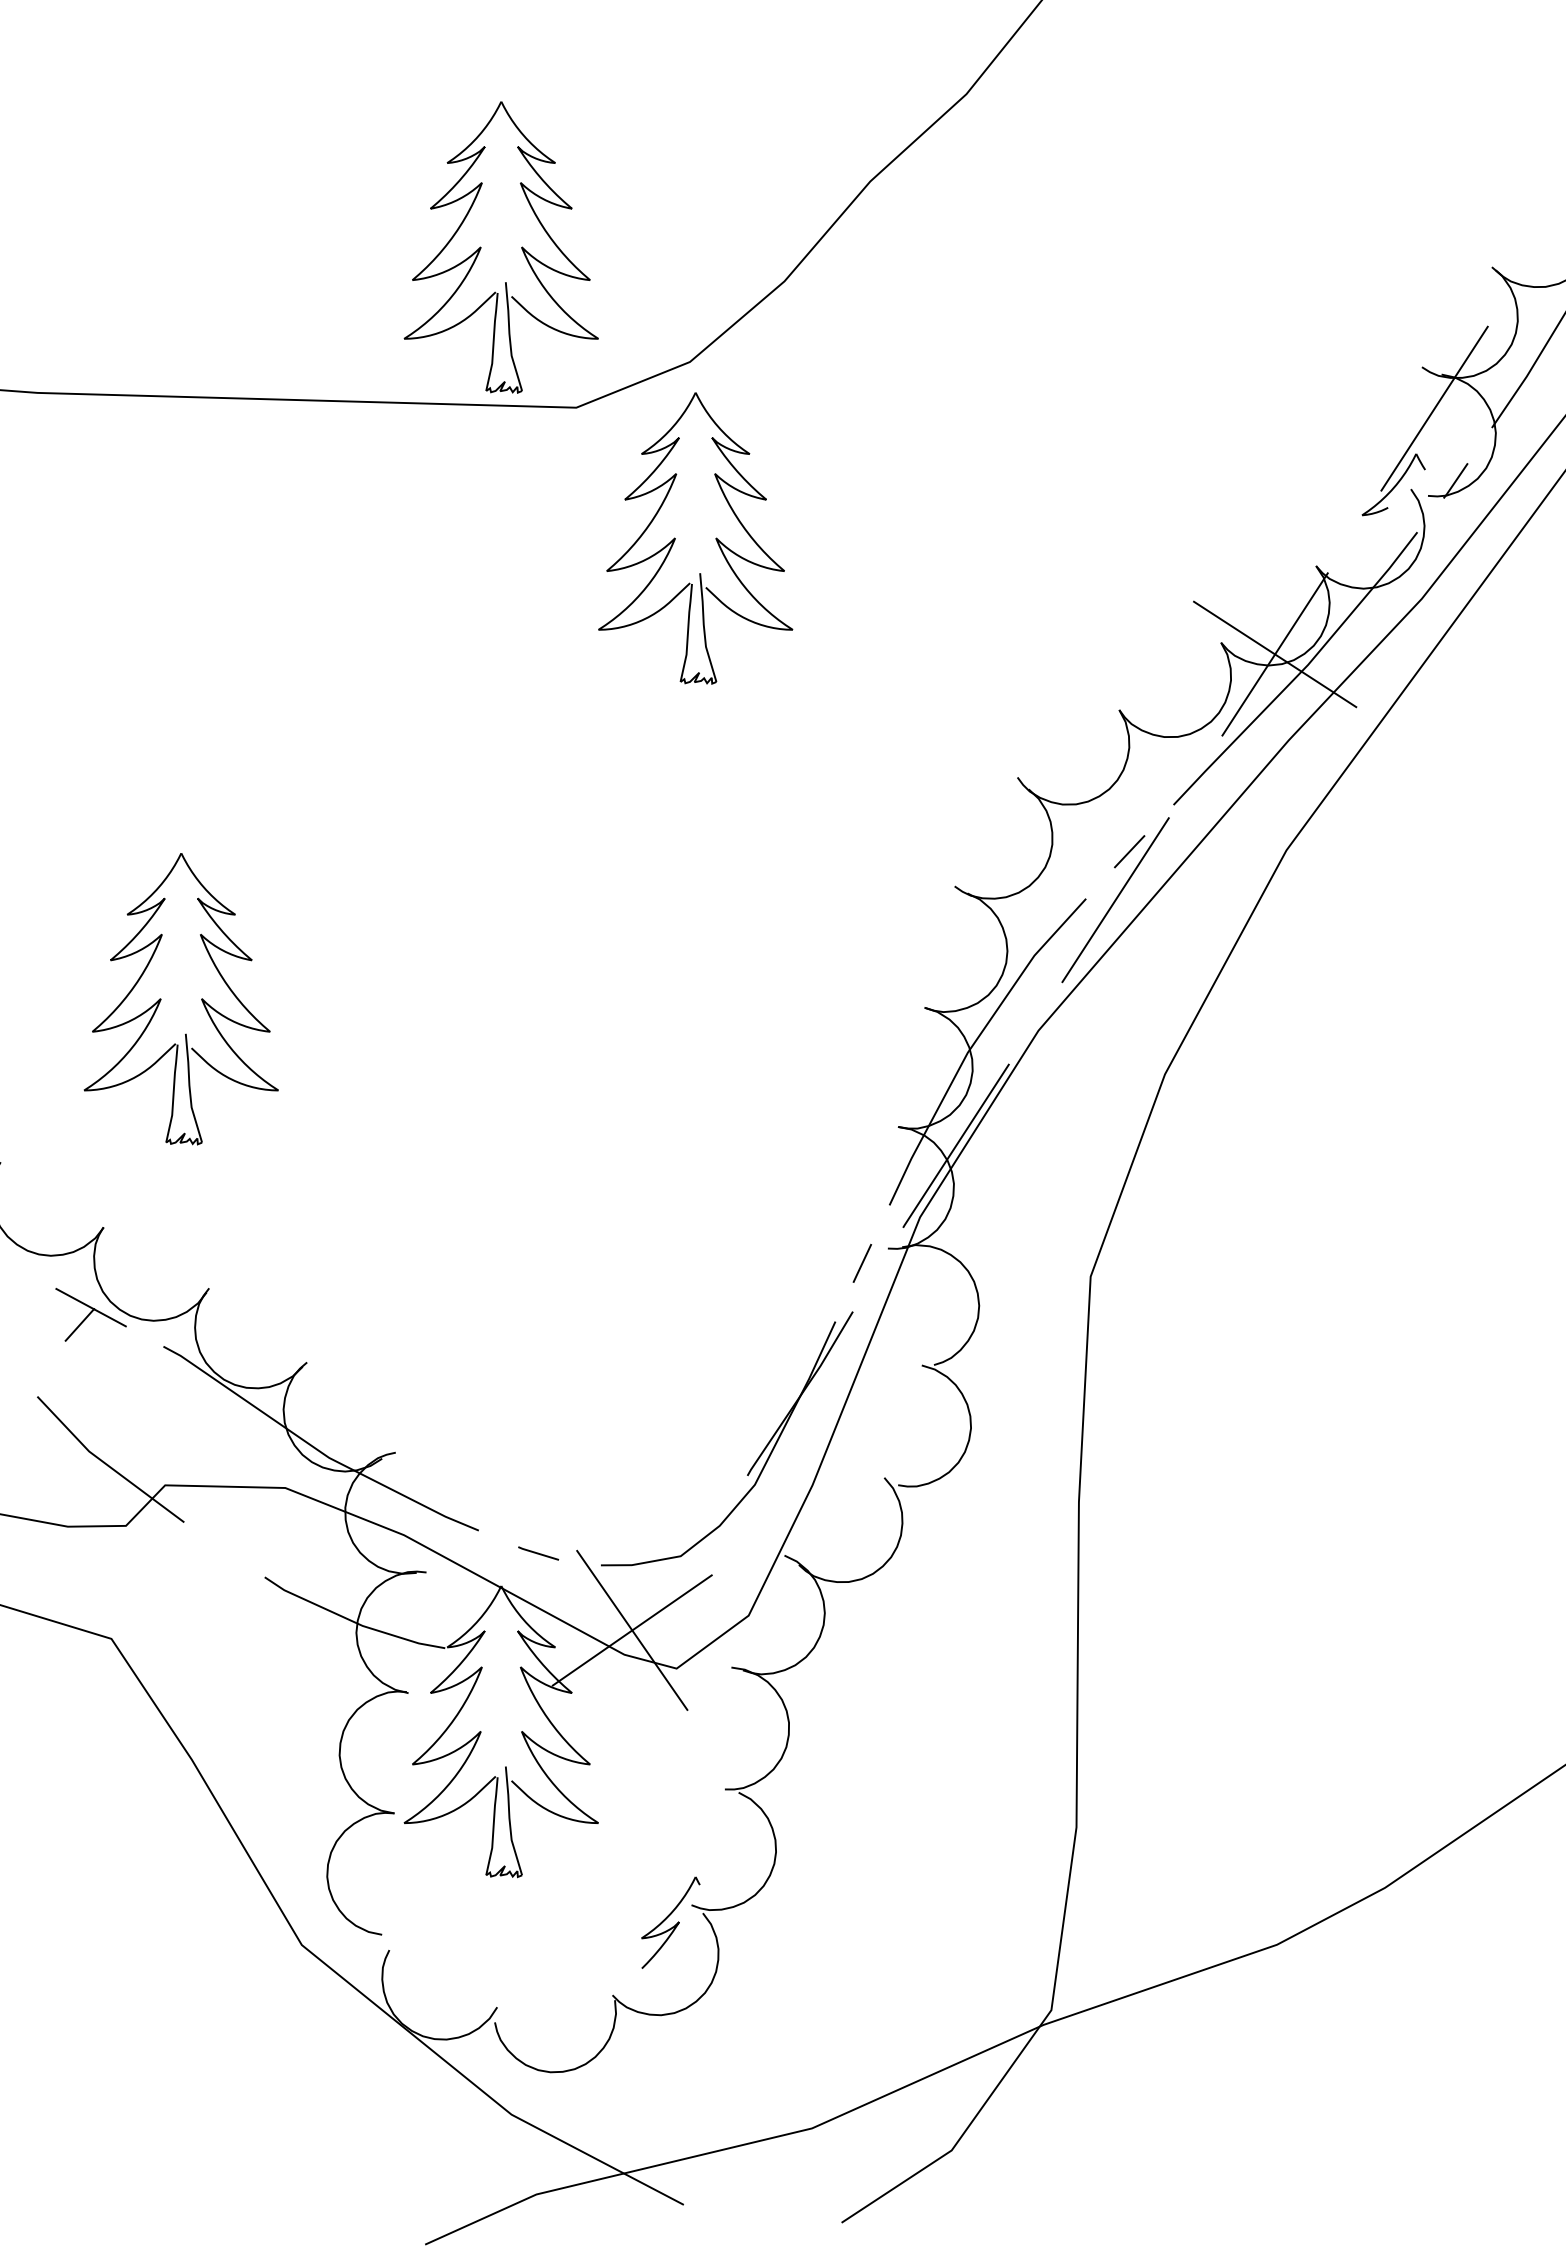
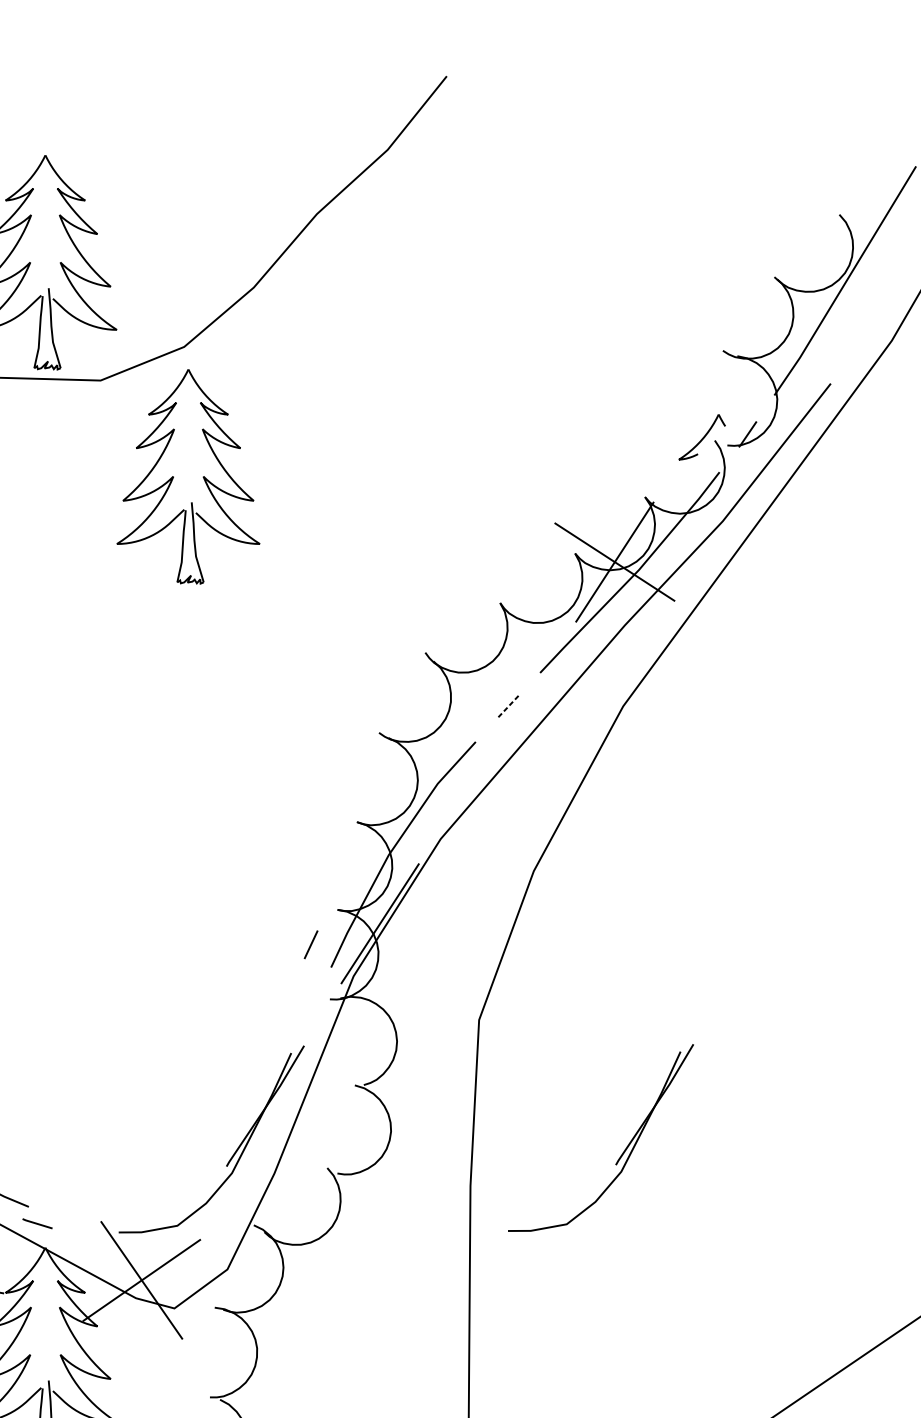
line: (1434, 408) -> (732, 381), removed
line: (1129, 852) -> (507, 707), solid -> dashed
line: (1115, 900) -> (497, 743), removed
line: (862, 1262) -> (311, 944), moved
part: (1285, 1457) -> (622, 1153), added
line: (538, 1553) -> (37, 1223), moved

